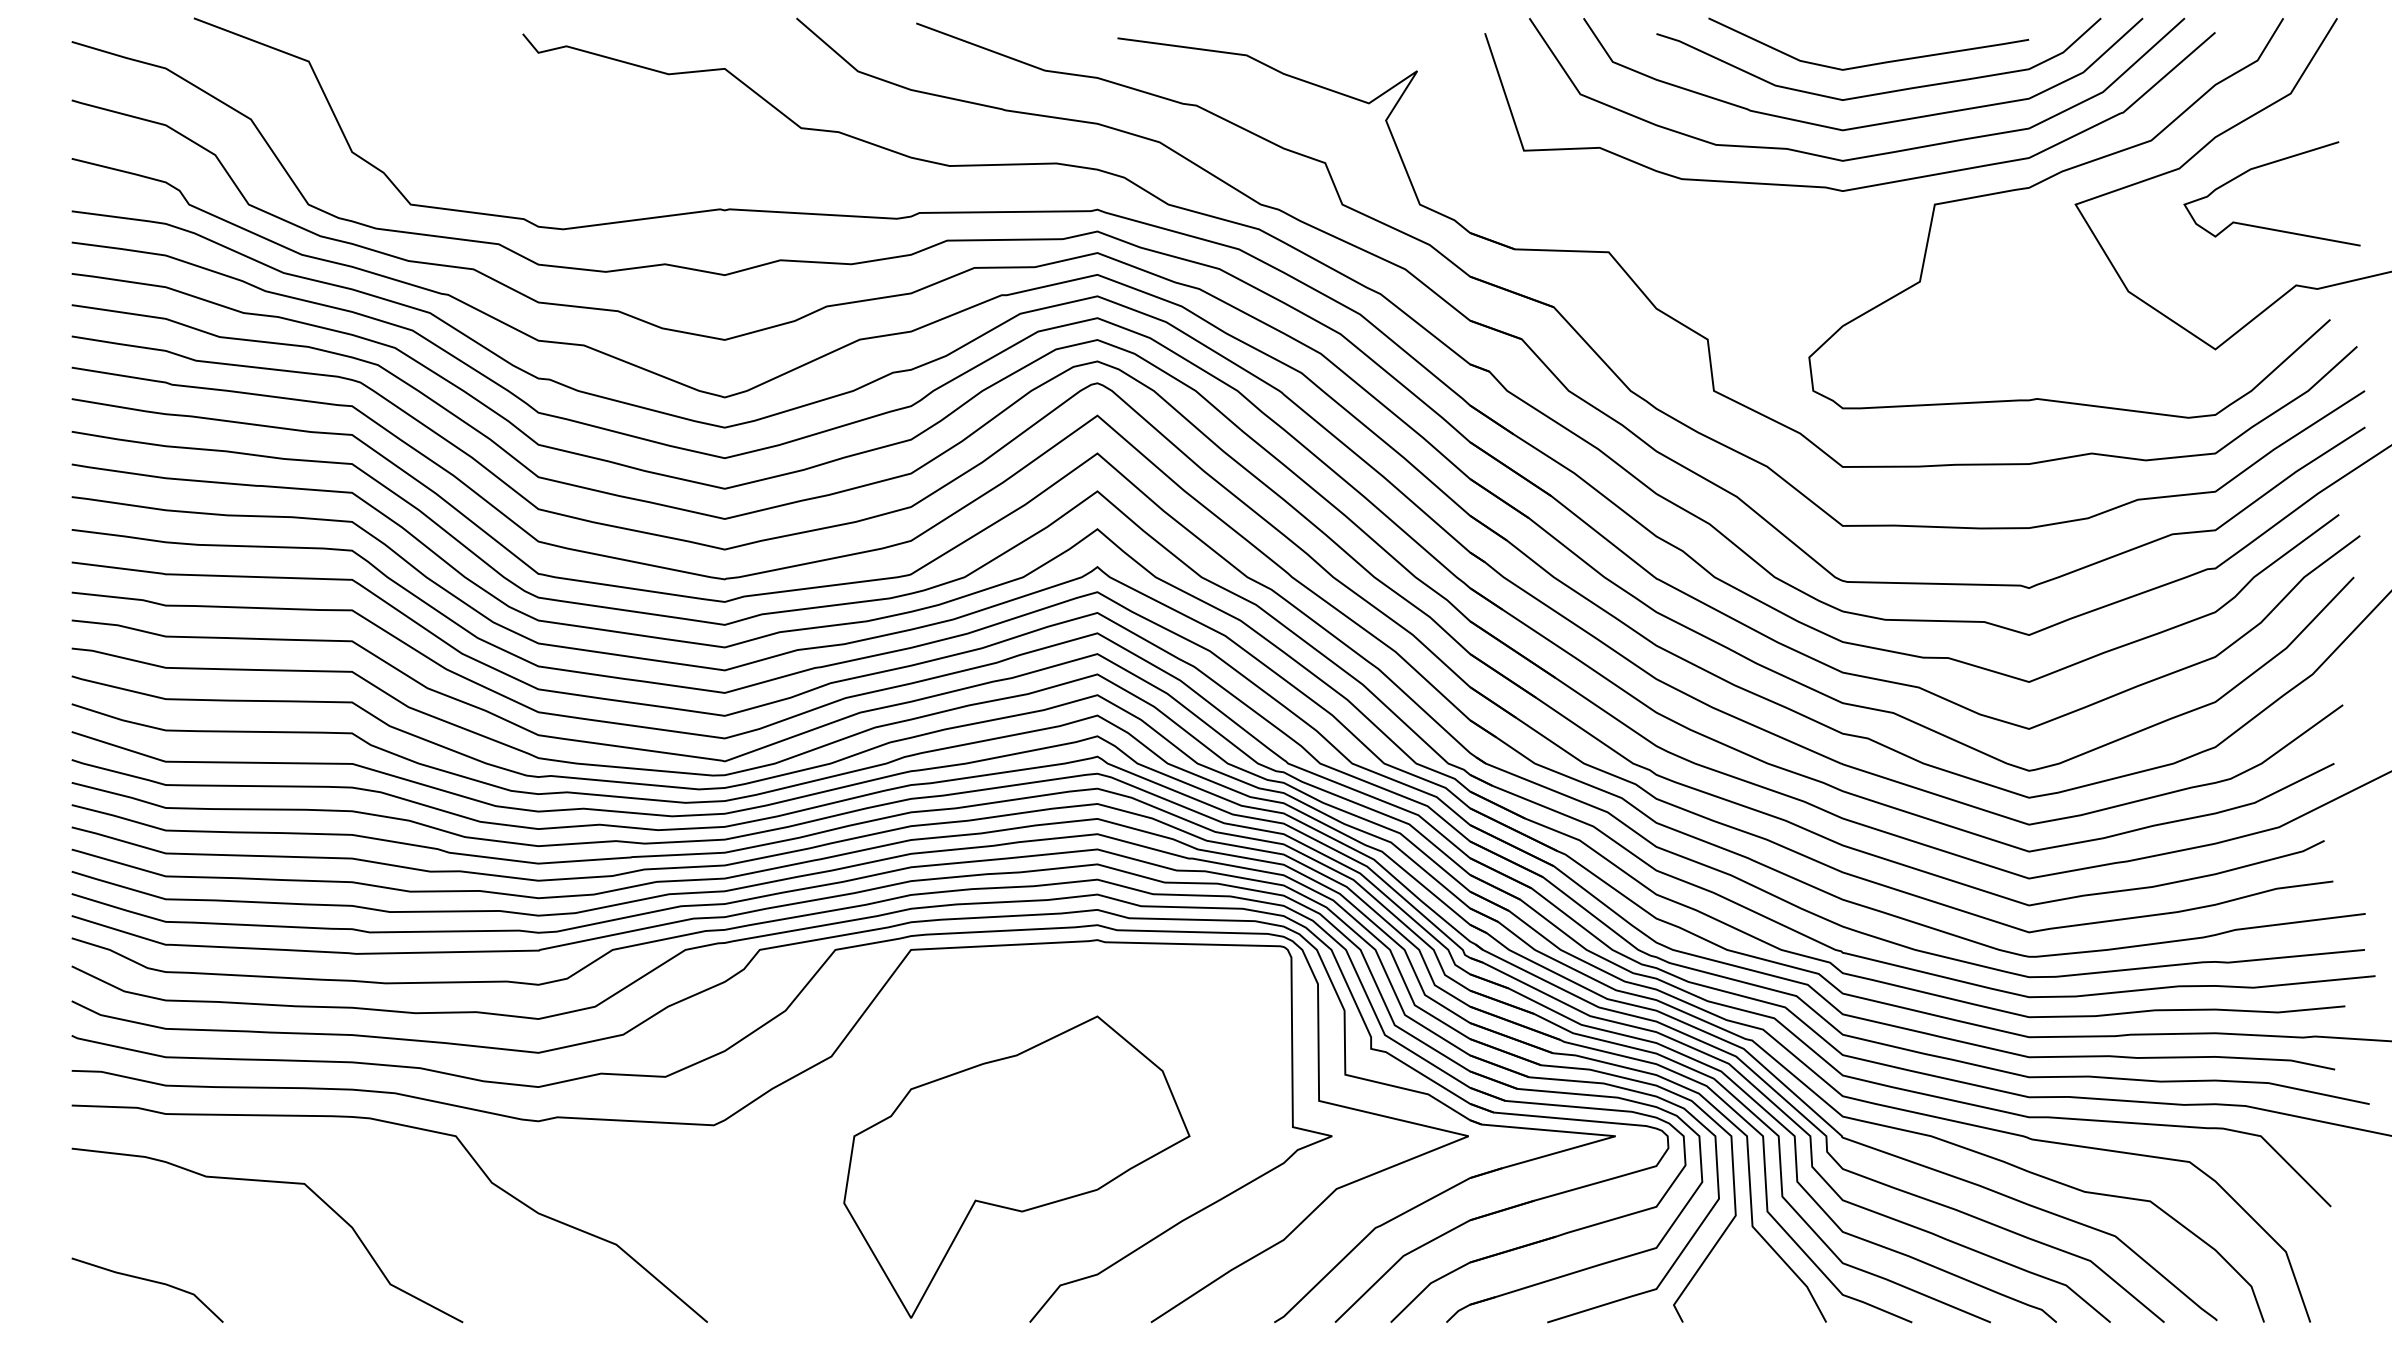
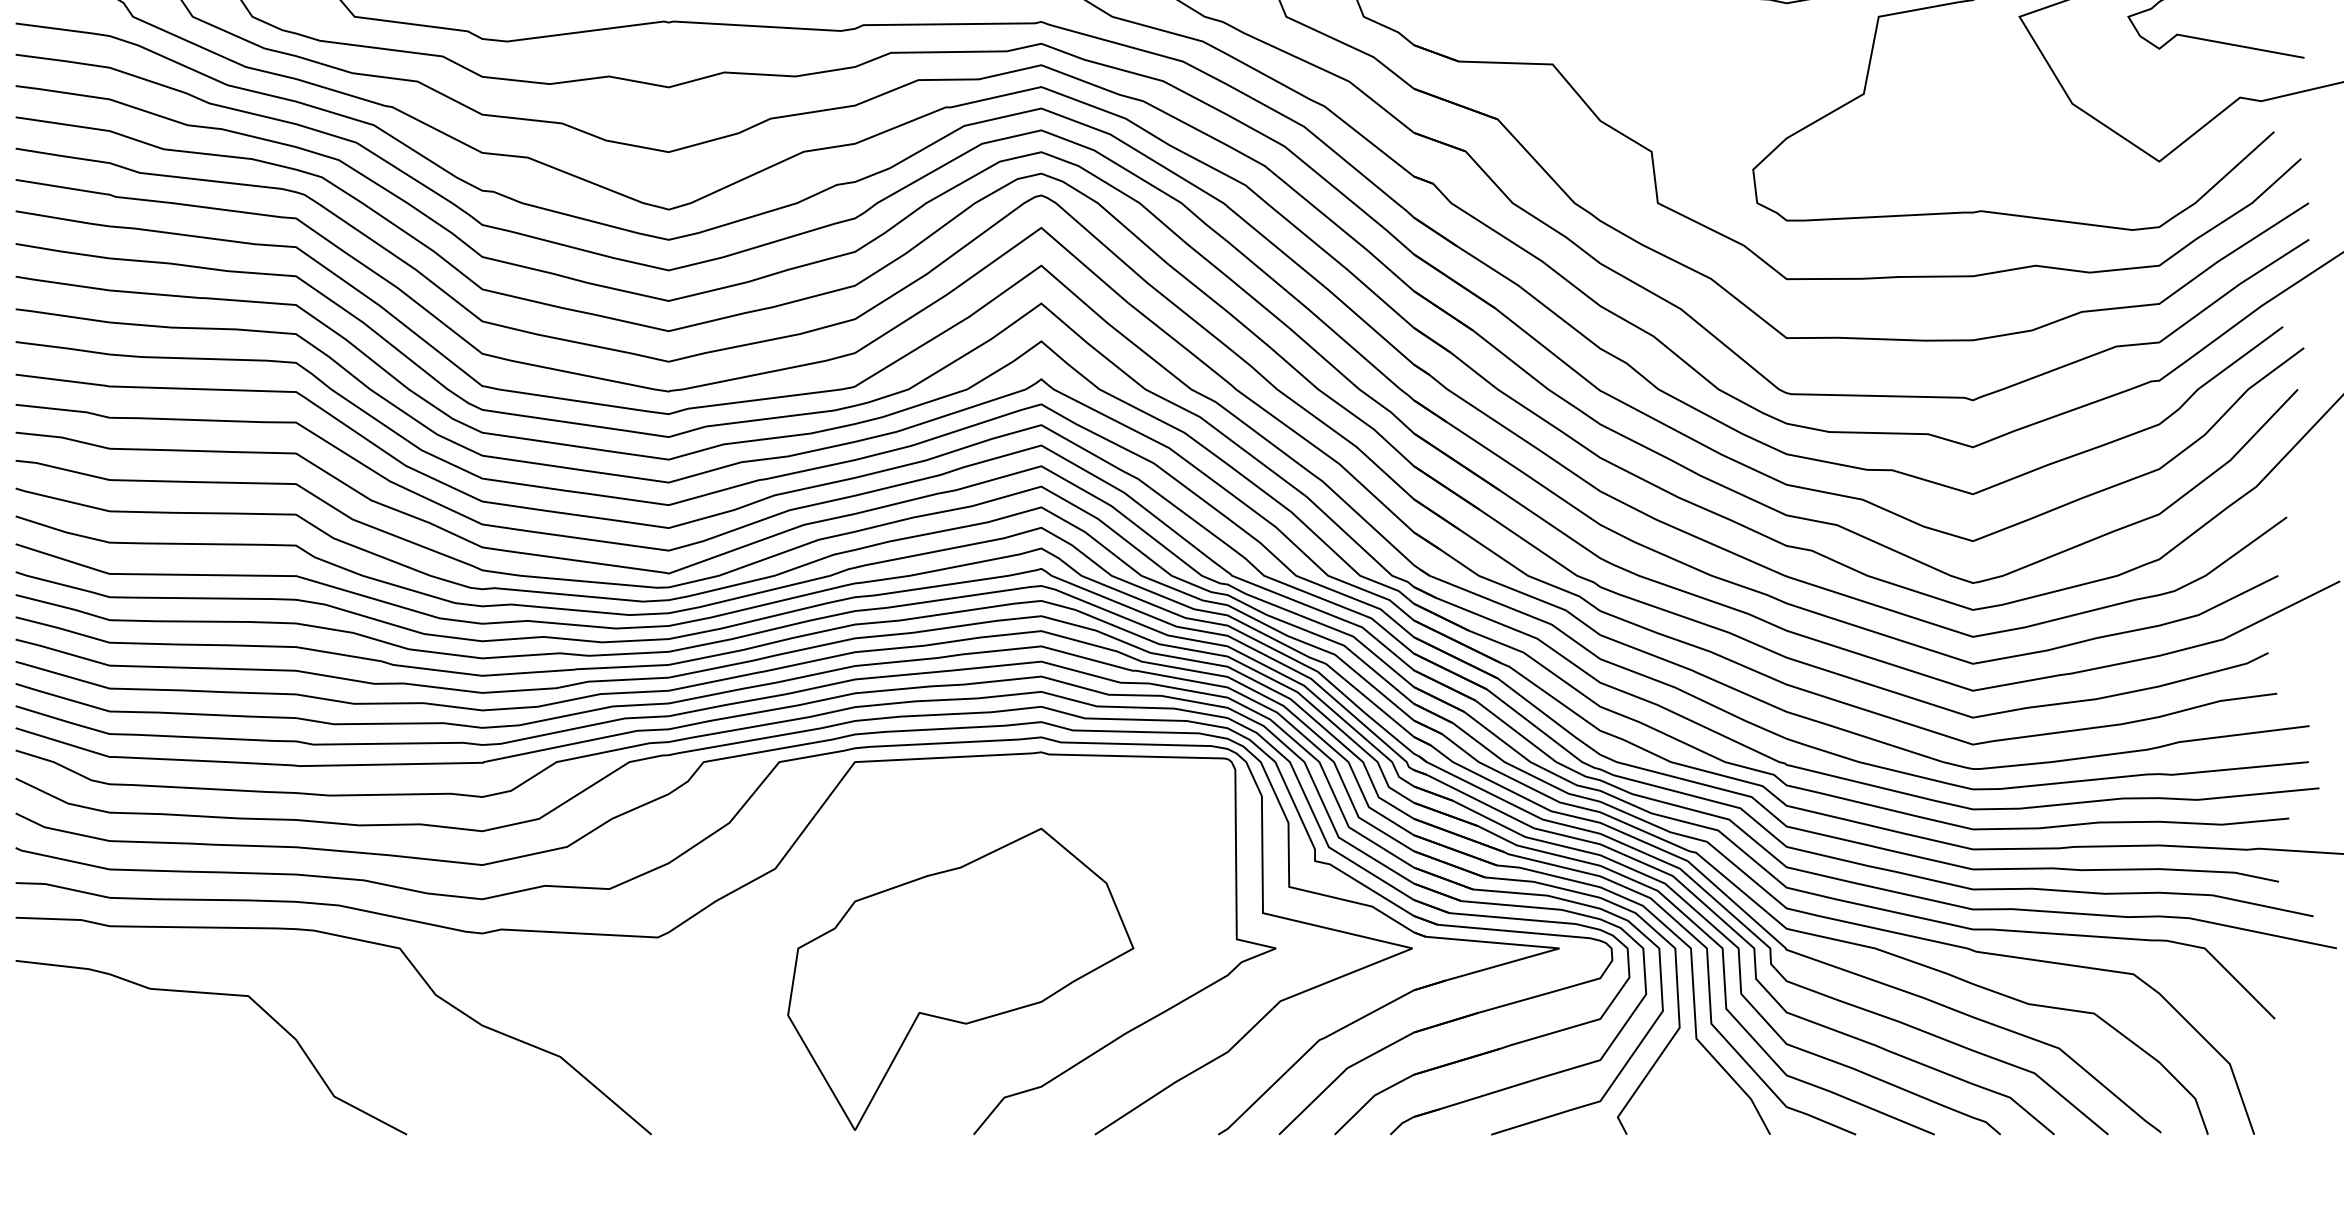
line: (148, 1281) -> (92, 1093), removed

